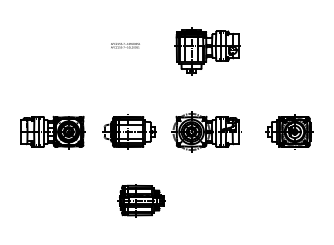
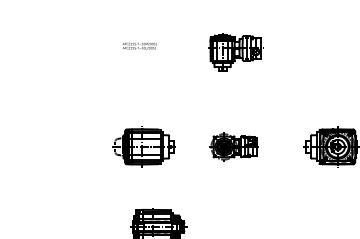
part: (207, 51) -> (235, 52), size x0.7
part: (206, 131) -> (234, 146), size x0.6
part: (52, 132) -> (54, 147), removed

